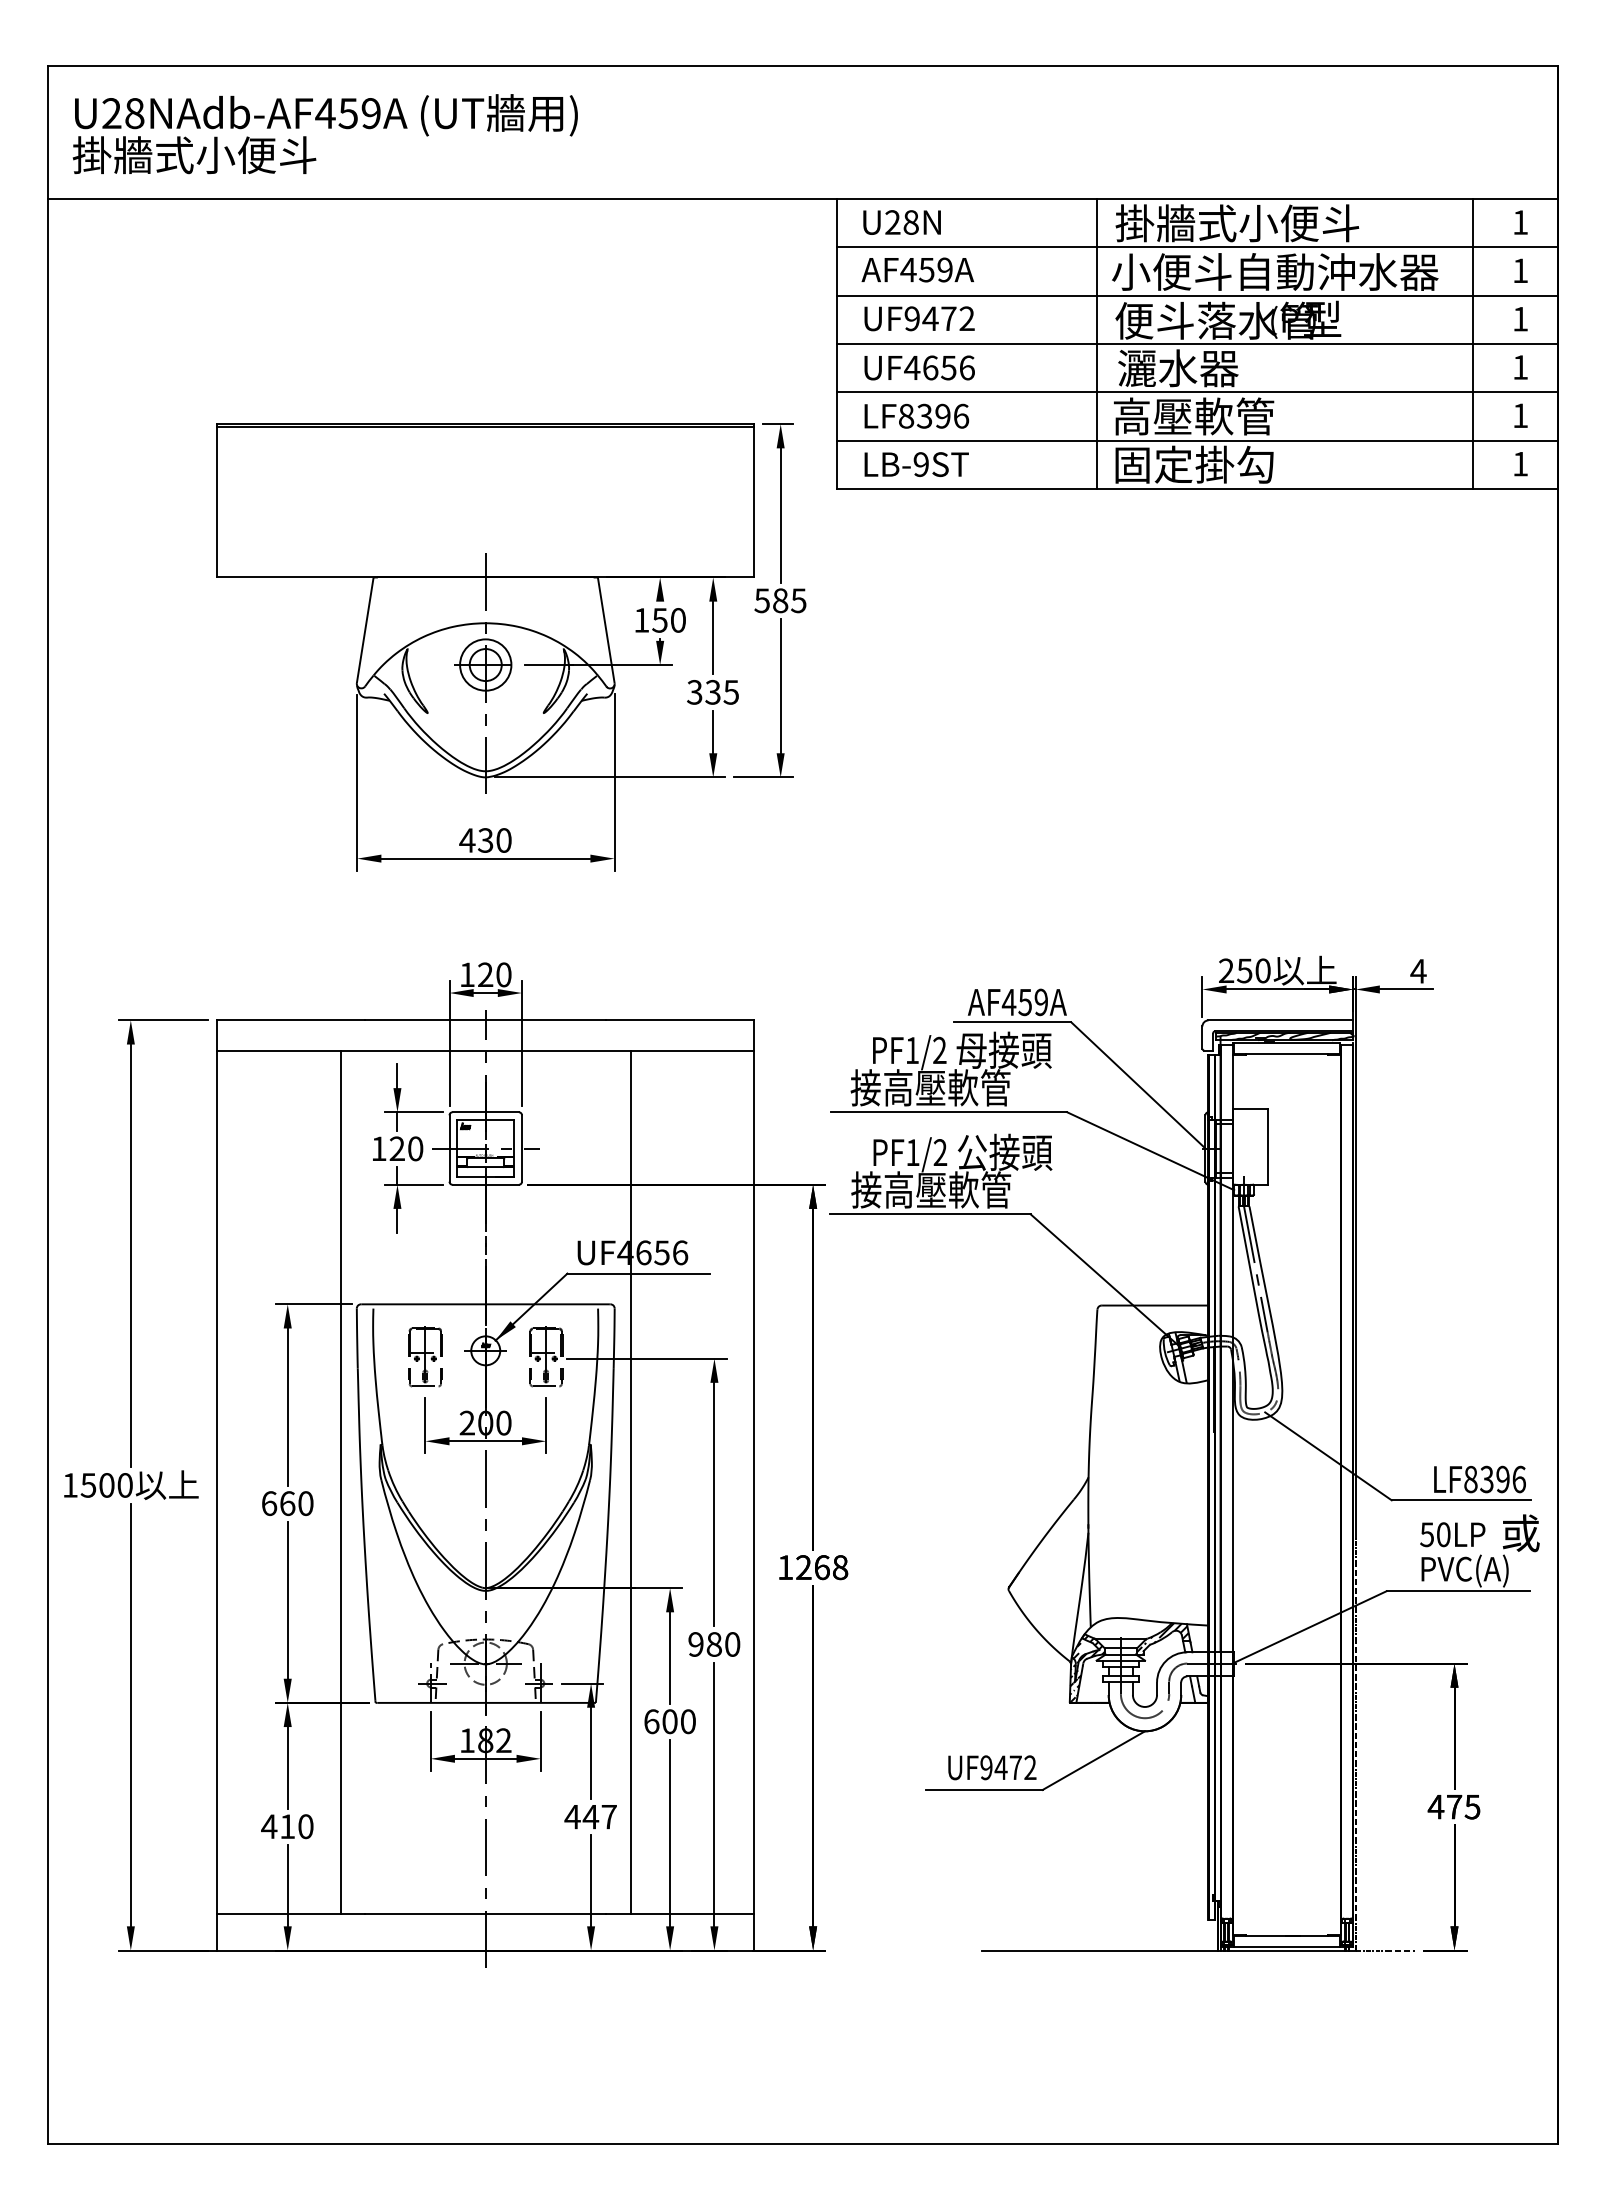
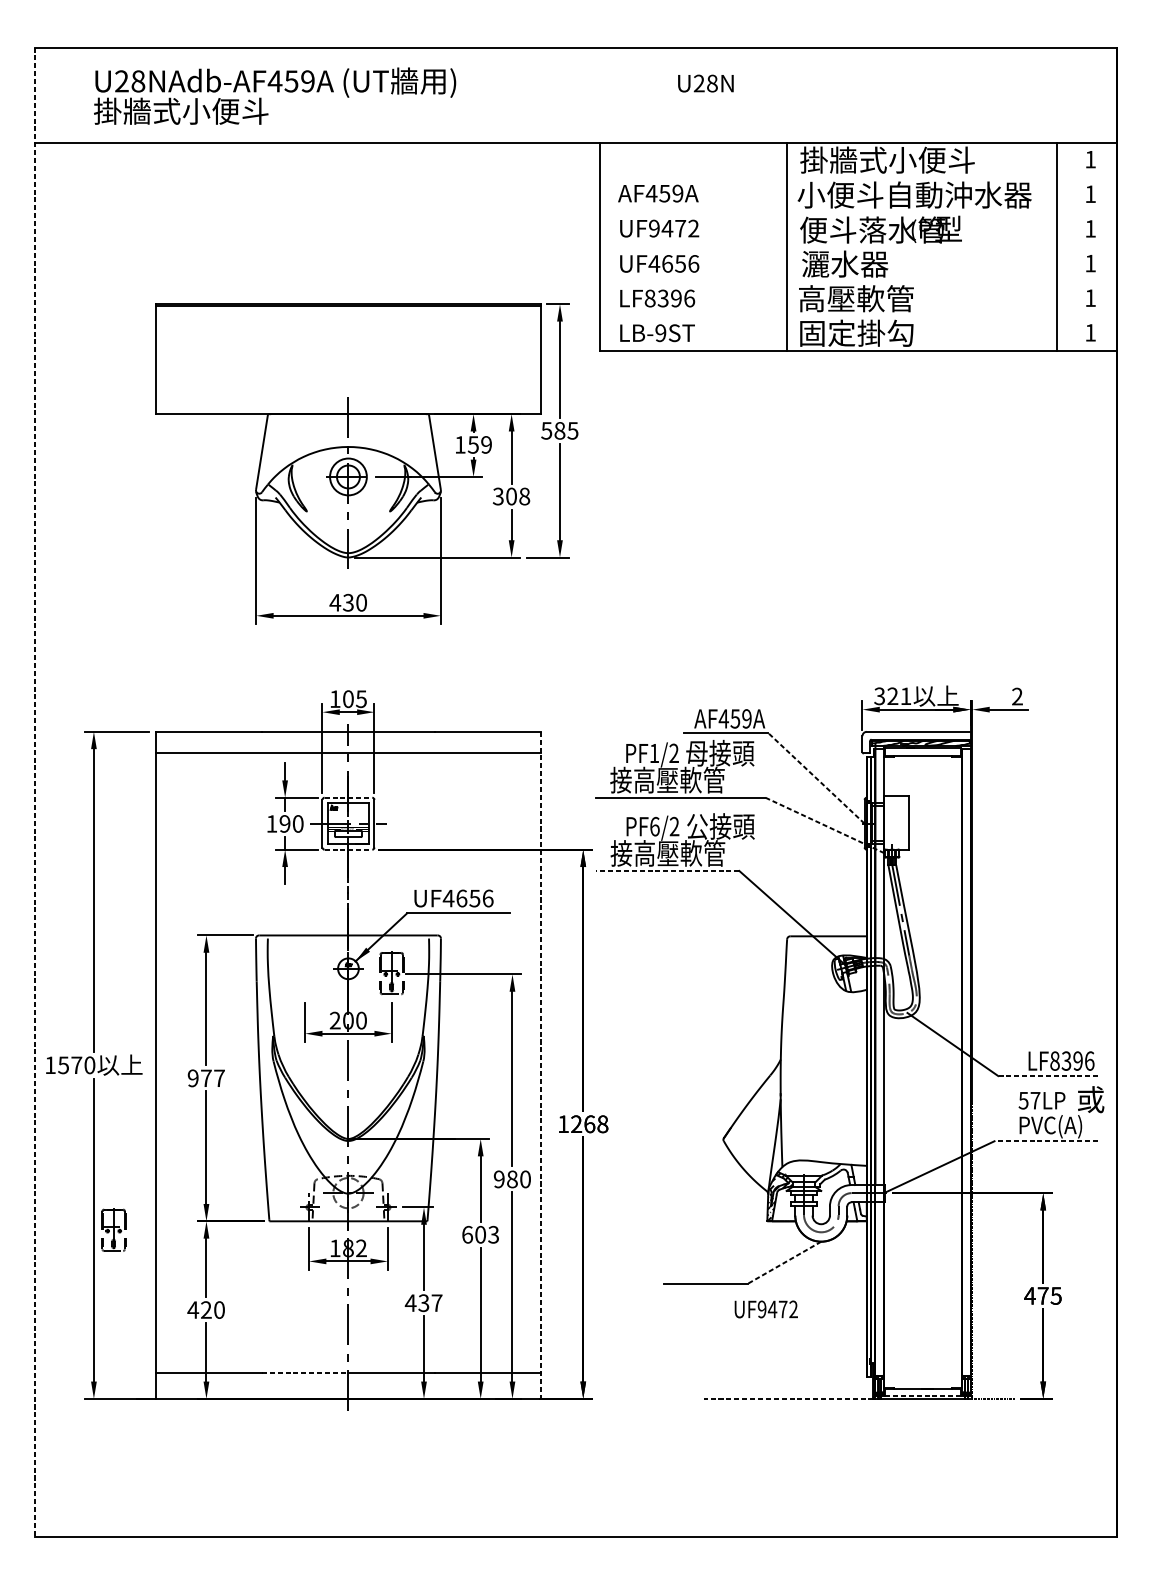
text: (324, 134) -> (274, 96), moved
text: (901, 222) -> (705, 83), moved
line: (1197, 247) -> (858, 177), removed
line: (1197, 295) -> (858, 211), removed
line: (1197, 344) -> (858, 247), removed
line: (1197, 392) -> (858, 281), removed
line: (1197, 440) -> (858, 315), removed
text: (677, 620) -> (485, 445), 150 -> 159
text: (722, 692) -> (518, 496), 335 -> 308
text: (1244, 970) -> (892, 696), 250 -> 321
text: (1418, 970) -> (1017, 696), 4 -> 2
text: (494, 974) -> (354, 698), 120 -> 105
line: (1138, 1085) -> (816, 778), solid -> dashed
line: (48, 1104) -> (34, 792), solid -> dashed
line: (486, 1112) -> (349, 797), solid -> dashed
text: (396, 1148) -> (284, 823), 120 -> 190
line: (1151, 1151) -> (825, 825), solid -> dashed
text: (912, 1152) -> (654, 826), PF1/2 -> PF6/2
line: (486, 1184) -> (349, 849), solid -> dashed
line: (930, 1214) -> (667, 871), solid -> dashed
part: (425, 1356) -> (113, 1229), moved
line: (340, 1482) -> (244, 1063), removed
line: (630, 1482) -> (452, 1063), removed
text: (106, 1485) -> (76, 1065), 1500 -> 1570
line: (754, 1485) -> (541, 1065), solid -> dashed
line: (1461, 1500) -> (1048, 1076), solid -> dashed
text: (287, 1503) -> (206, 1078), 660 -> 977
text: (1443, 1534) -> (1035, 1100), 50LP -> 57LP
line: (1458, 1591) -> (1046, 1141), solid -> dashed
hatch: (1163, 1638) -> (834, 1175), removed
text: (687, 1721) -> (493, 1234), 600 -> 603
line: (1093, 1760) -> (784, 1262), solid -> dashed
text: (992, 1767) -> (766, 1309), moved
text: (590, 1816) -> (423, 1302), 447 -> 437
text: (287, 1826) -> (206, 1309), 410 -> 420
line: (425, 1914) -> (305, 1373), solid -> dashed
line: (1286, 1946) -> (922, 1396), solid -> dashed
line: (1099, 1950) -> (788, 1398), solid -> dashed

